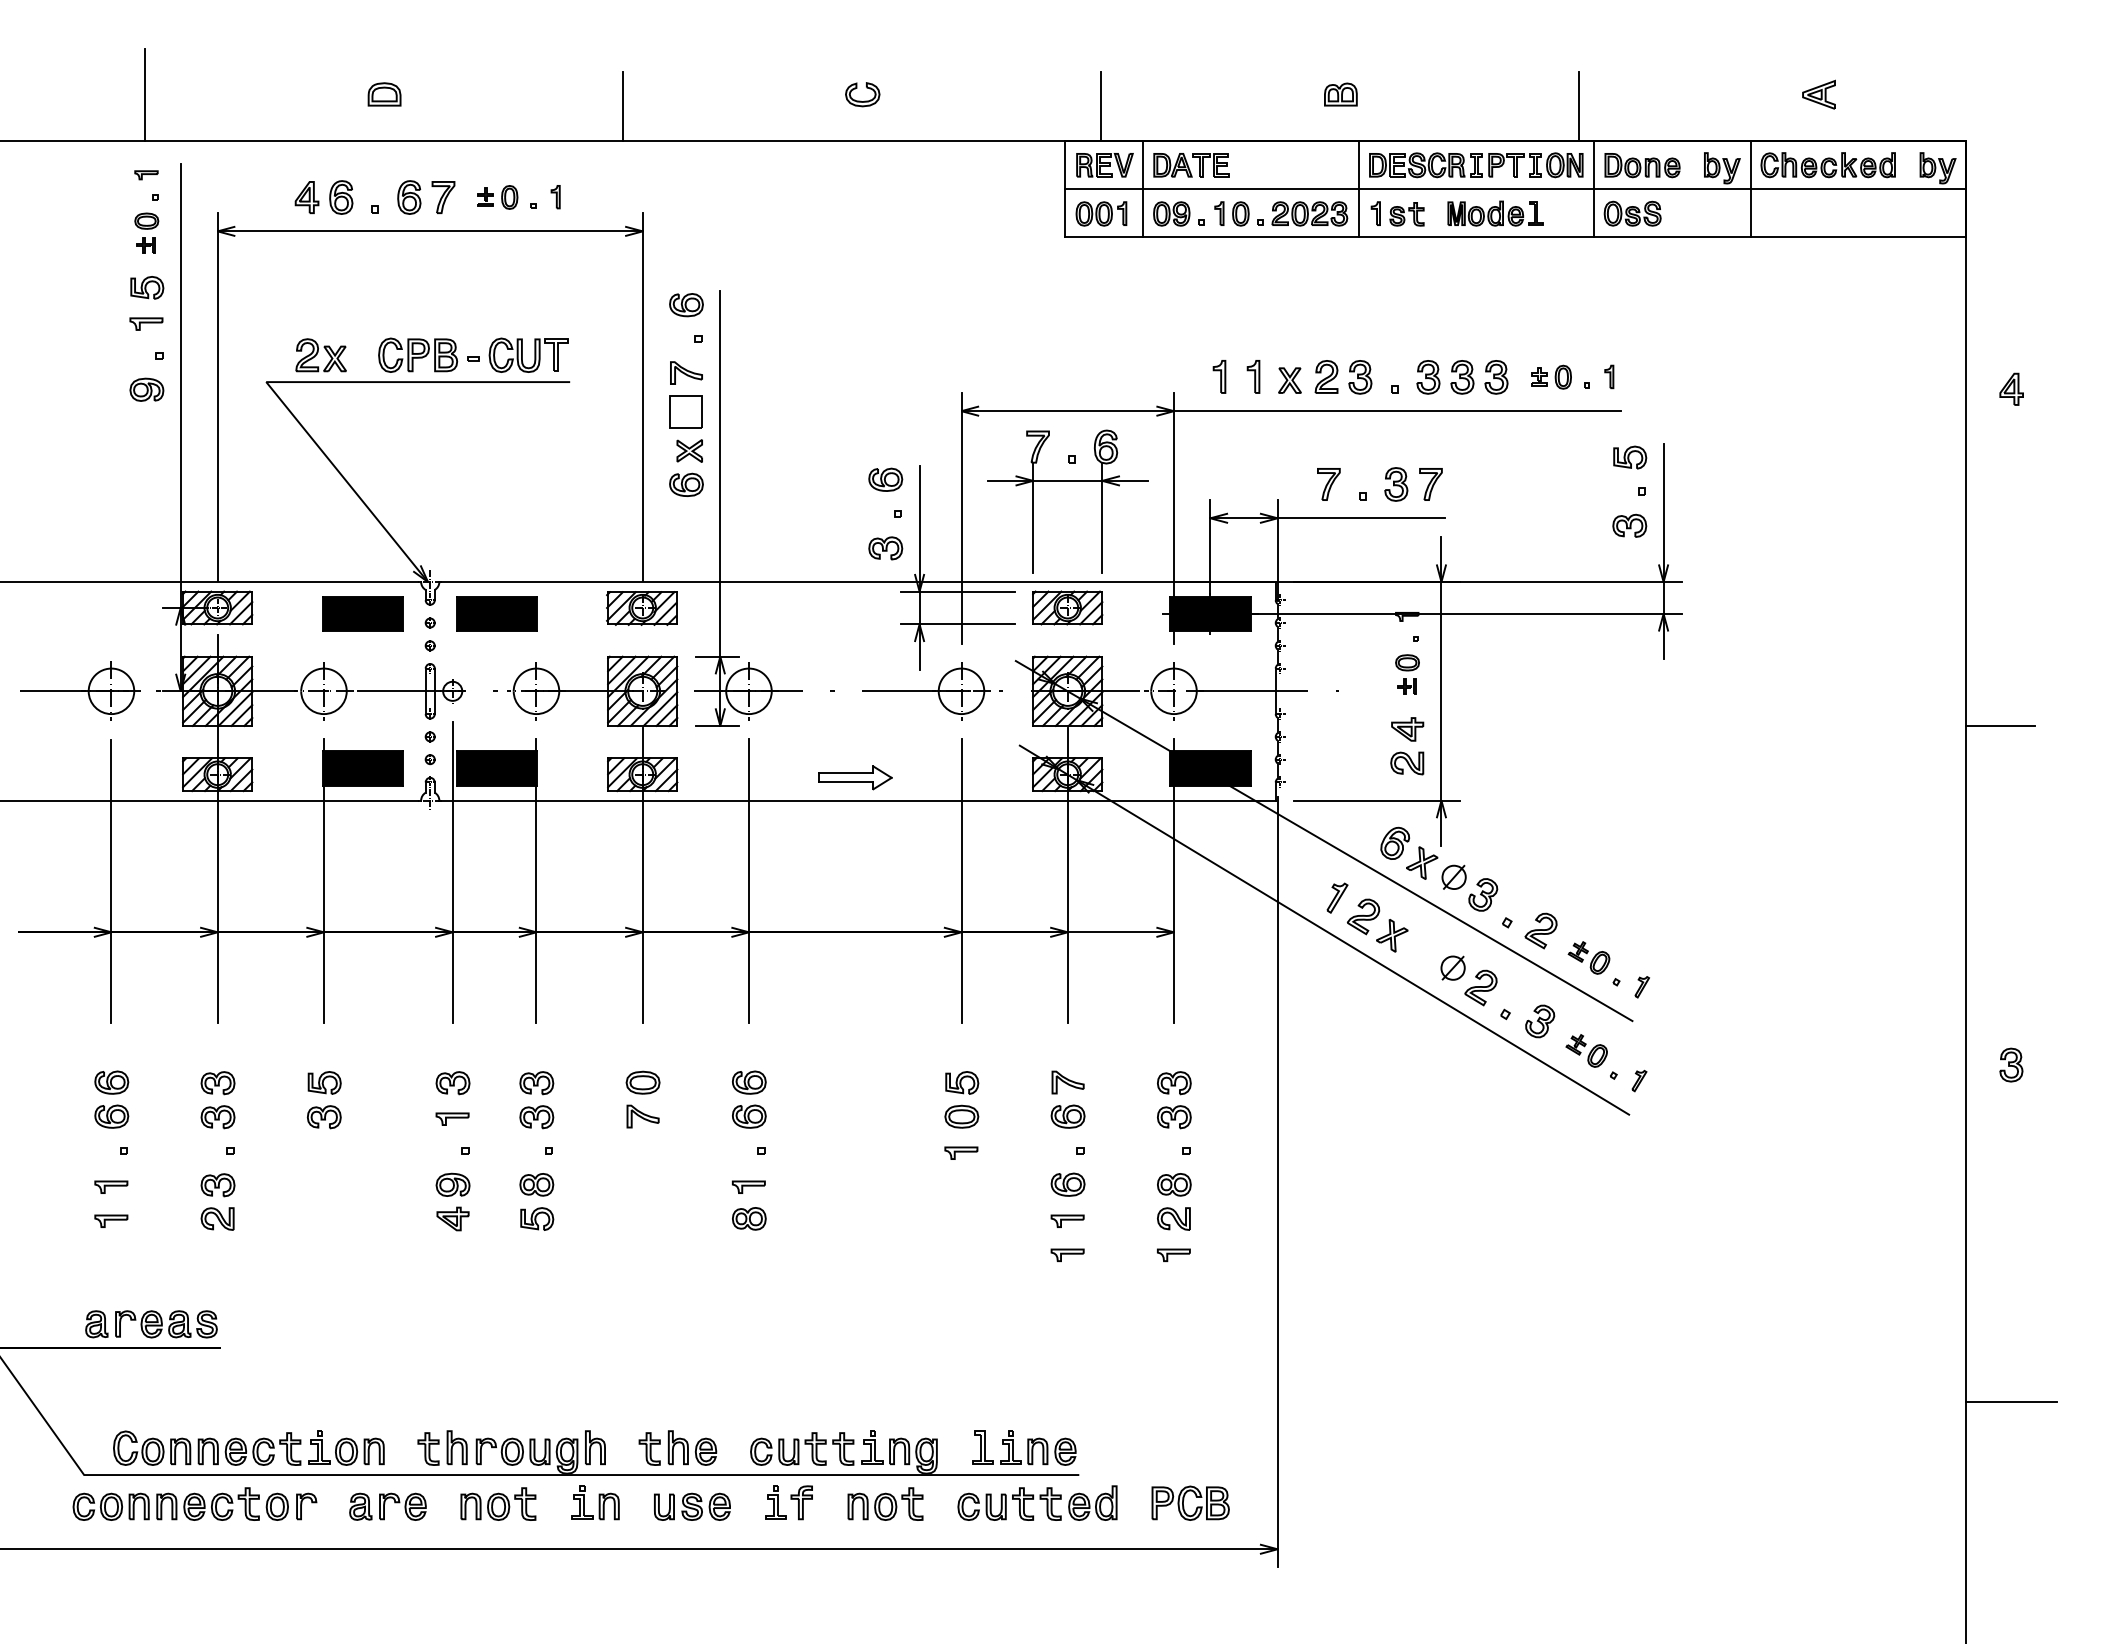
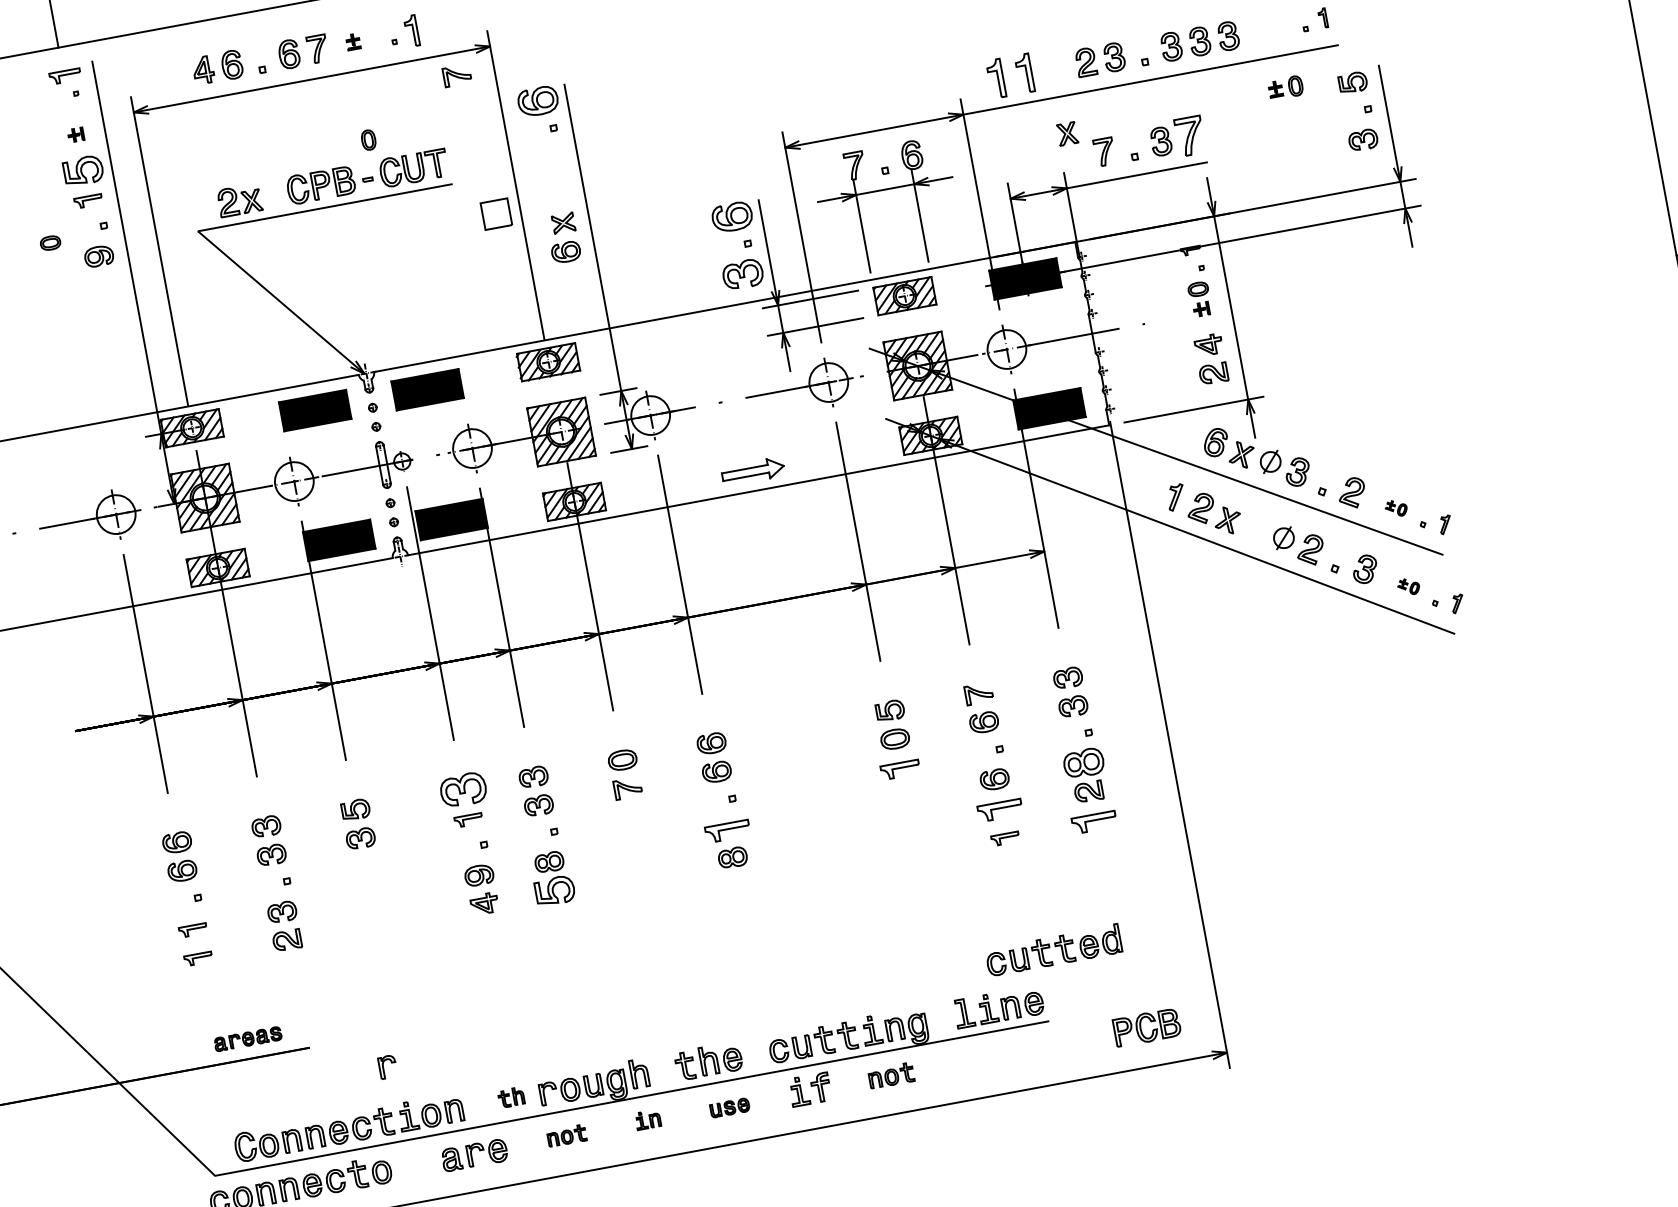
part: (146, 175) -> (65, 76), size x1.6
part: (509, 197) -> (368, 140), moved
part: (555, 197) -> (411, 31), size x1.6
part: (146, 220) -> (50, 242), moved
part: (147, 287) -> (83, 170), size x1.4
part: (686, 305) -> (538, 101), size x1.4
part: (686, 372) -> (457, 75), moved
part: (1219, 376) -> (996, 78), size x1.4
part: (1253, 376) -> (1024, 73), size x1.4
part: (1551, 376) -> (1285, 87), moved
part: (1289, 380) -> (1067, 133), moved
part: (685, 411) -> (495, 213), moved
part: (885, 479) -> (732, 216), size x1.4
part: (1430, 484) -> (1189, 136), size x1.4
part: (885, 548) -> (742, 274), size x1.4
part: (1588, 957) -> (1395, 508), size x0.6
part: (1586, 1050) -> (1408, 586), size x0.6
part: (452, 1083) -> (463, 790), size x1.6
part: (961, 1152) -> (900, 769), size x1.4
part: (1174, 1184) -> (1083, 762), size x1.4
part: (748, 1186) -> (727, 830), size x1.6
part: (537, 1218) -> (555, 890), size x1.4
part: (1067, 1220) -> (999, 809), size x1.6
part: (1173, 1254) -> (1094, 821), size x1.6
part: (151, 1324) -> (248, 1039), size x0.6
part: (442, 1447) -> (511, 1097), size x0.6
part: (595, 1502) -> (648, 1119), size x0.6
part: (1037, 1502) -> (1053, 949), moved
part: (498, 1503) -> (566, 1135), size x0.6
part: (885, 1503) -> (891, 1075), size x0.7
part: (306, 1506) -> (387, 1067), moved
part: (692, 1506) -> (729, 1107), size x0.6

